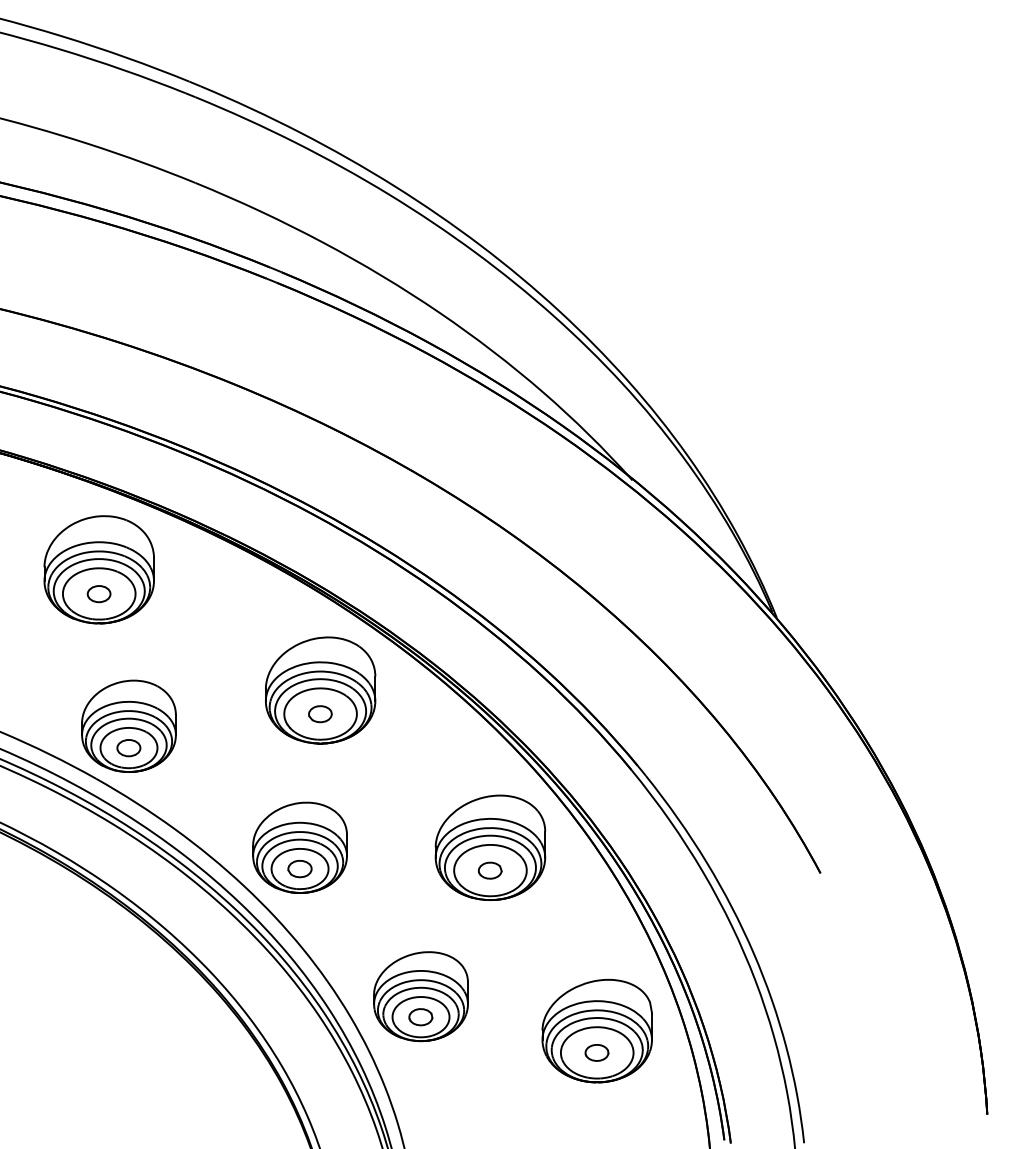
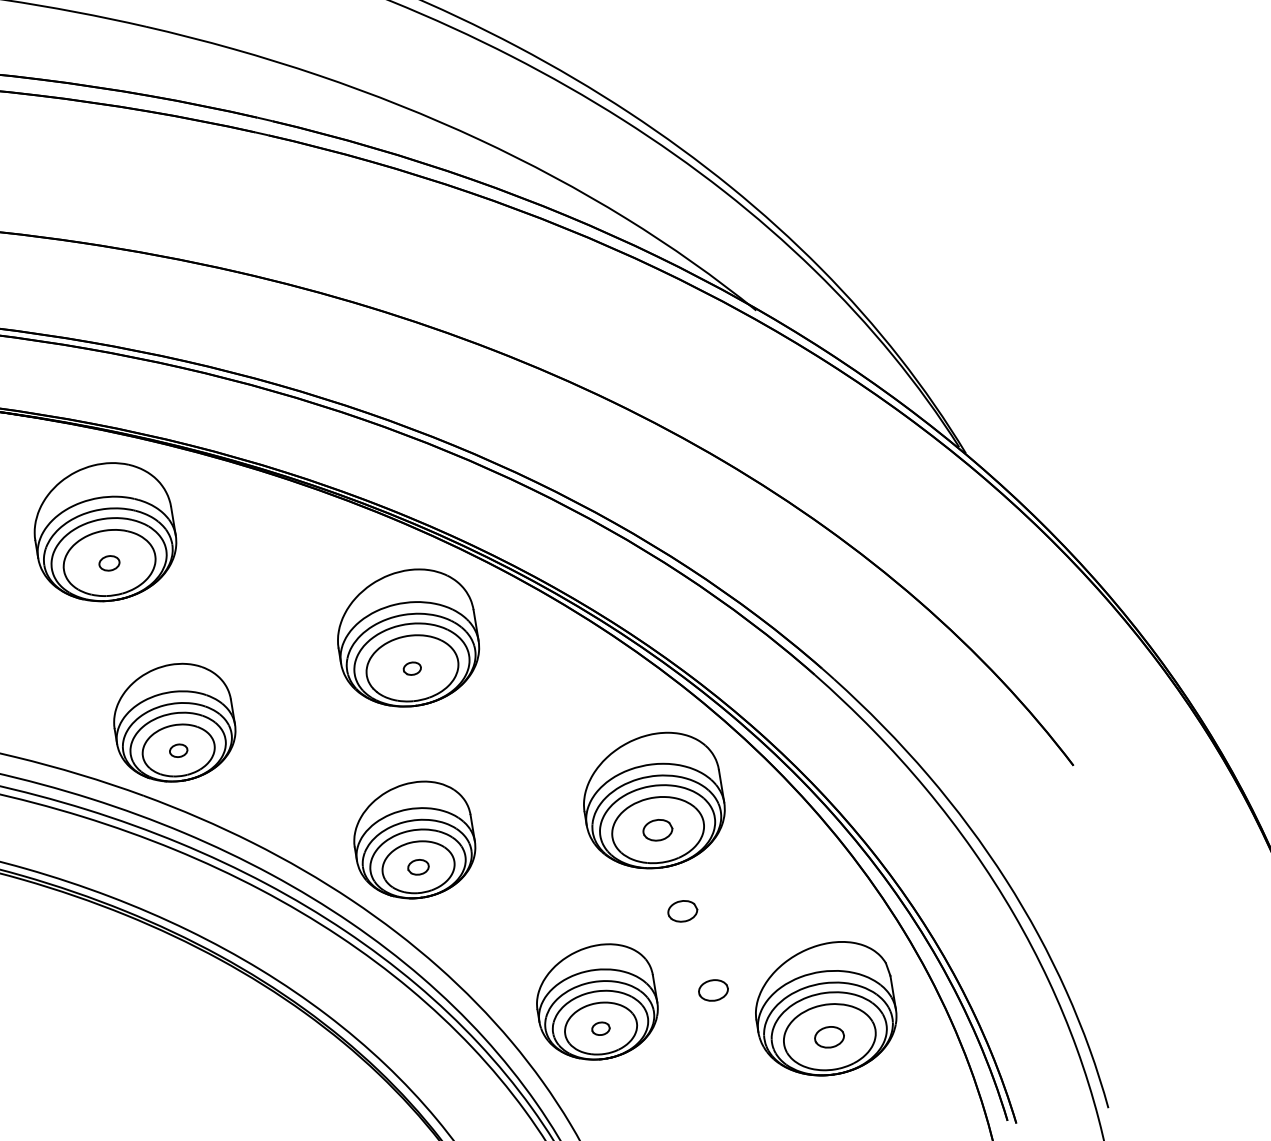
part: (98, 594) -> (108, 563), size x0.7
part: (320, 714) -> (412, 668), size x0.6
part: (128, 748) -> (178, 751), size x0.6
part: (299, 868) -> (417, 866), size x0.7
part: (499, 936) -> (683, 911), added
part: (512, 1001) -> (712, 990), added
part: (420, 1017) -> (600, 1029), size x0.6

